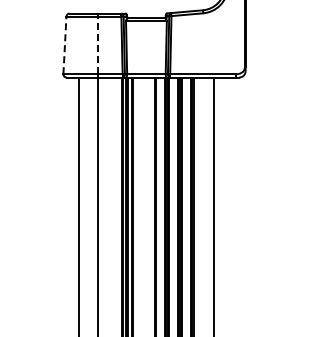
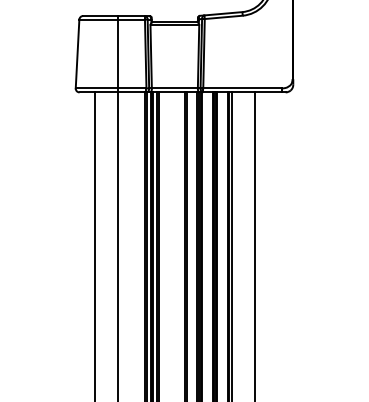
line: (64, 45) -> (77, 54), dashed -> solid
line: (98, 45) -> (117, 54), dashed -> solid

